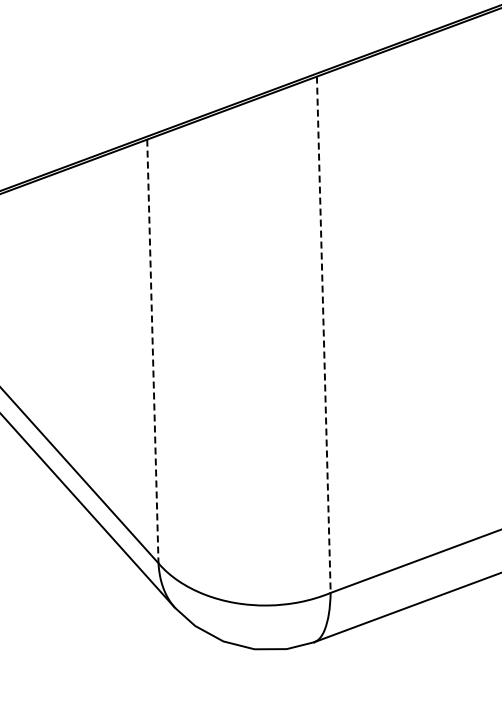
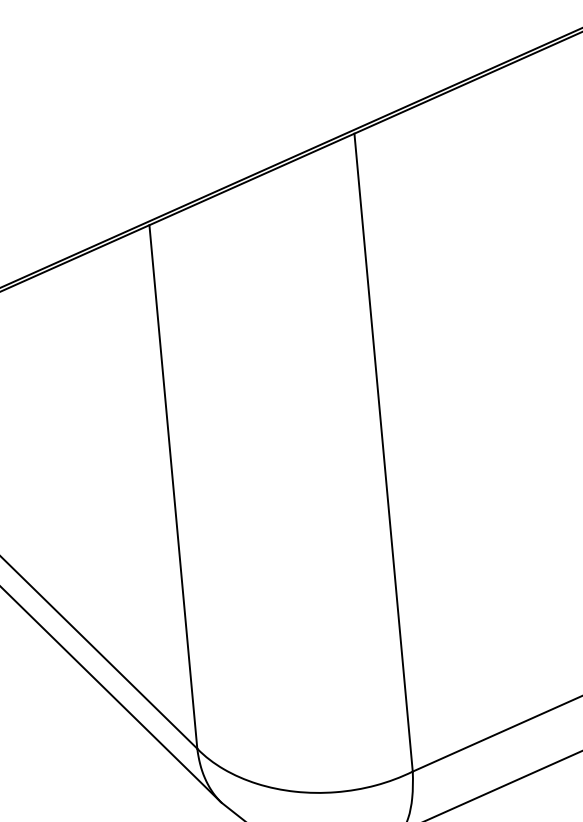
line: (323, 335) -> (383, 453), dashed -> solid
line: (152, 351) -> (172, 487), dashed -> solid

